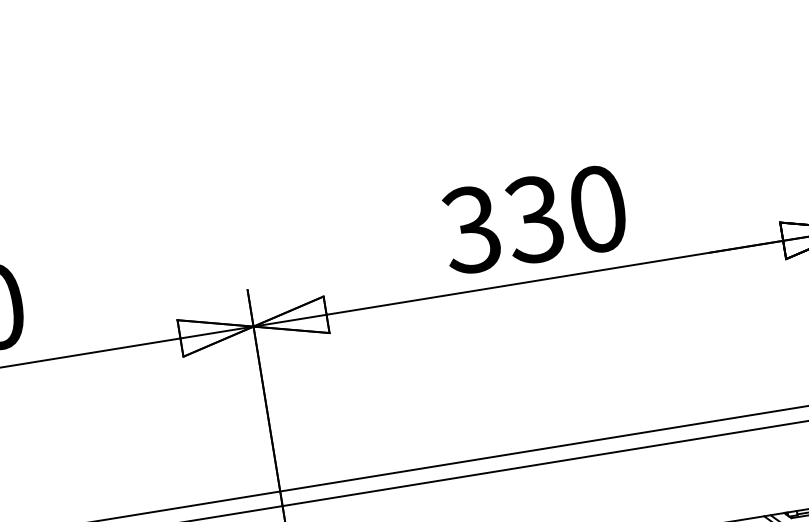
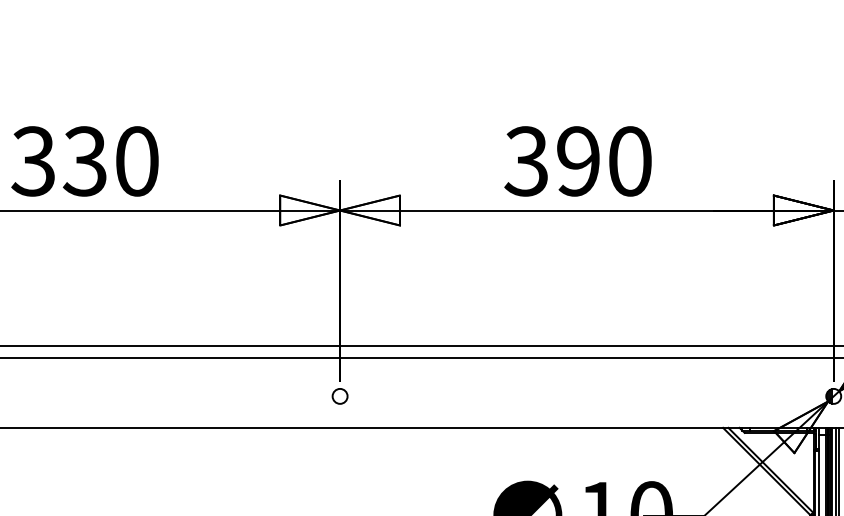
text: (533, 219) -> (577, 161), 330 -> 390

